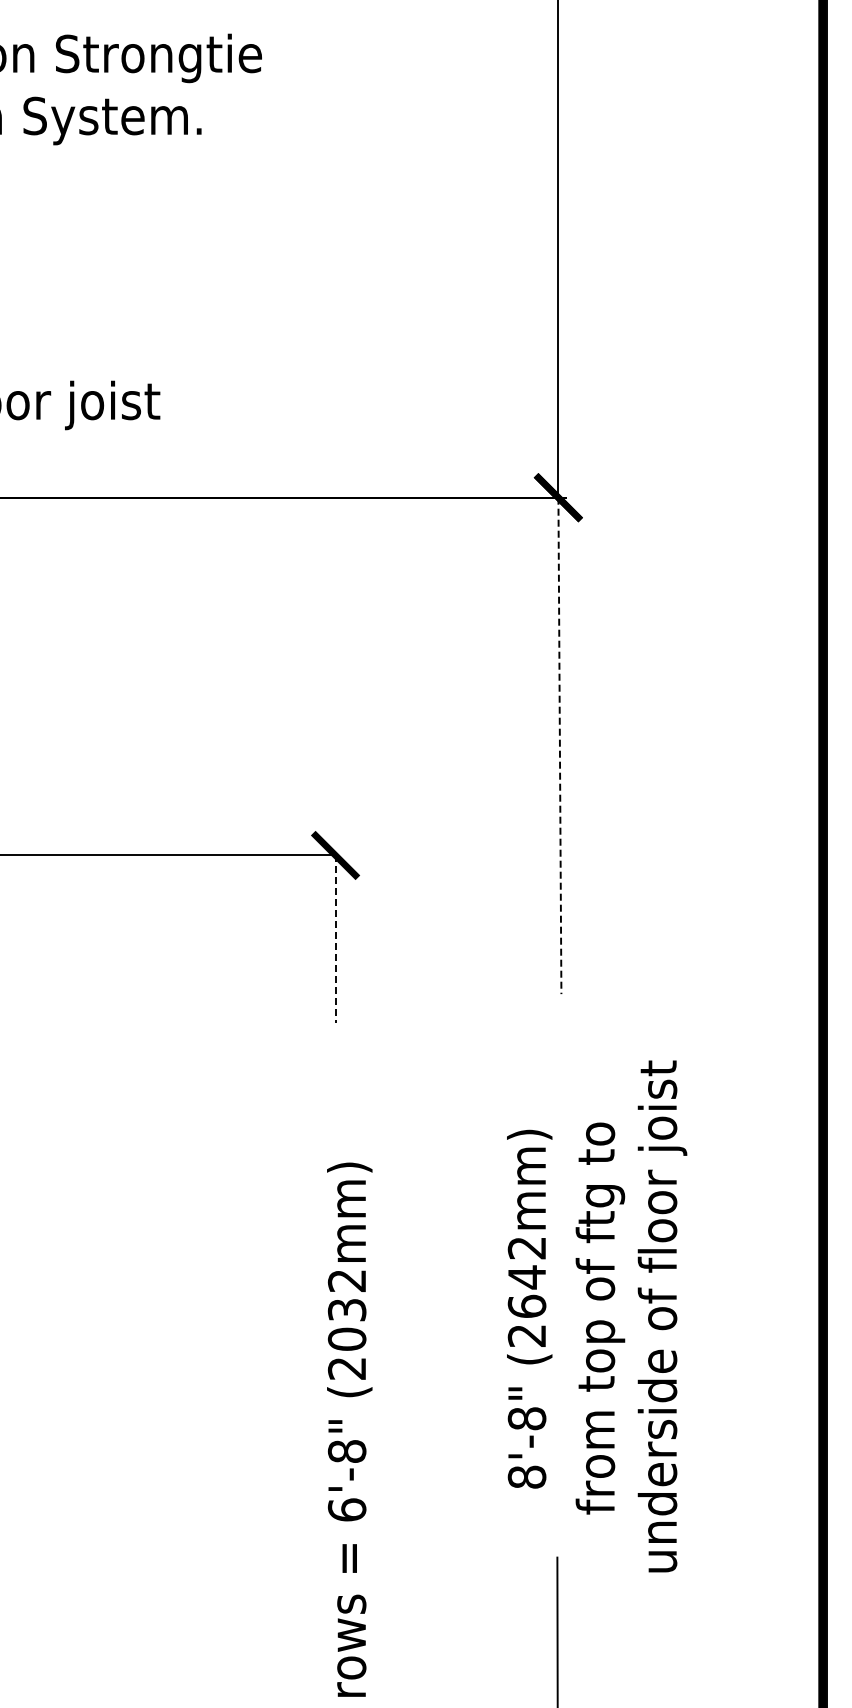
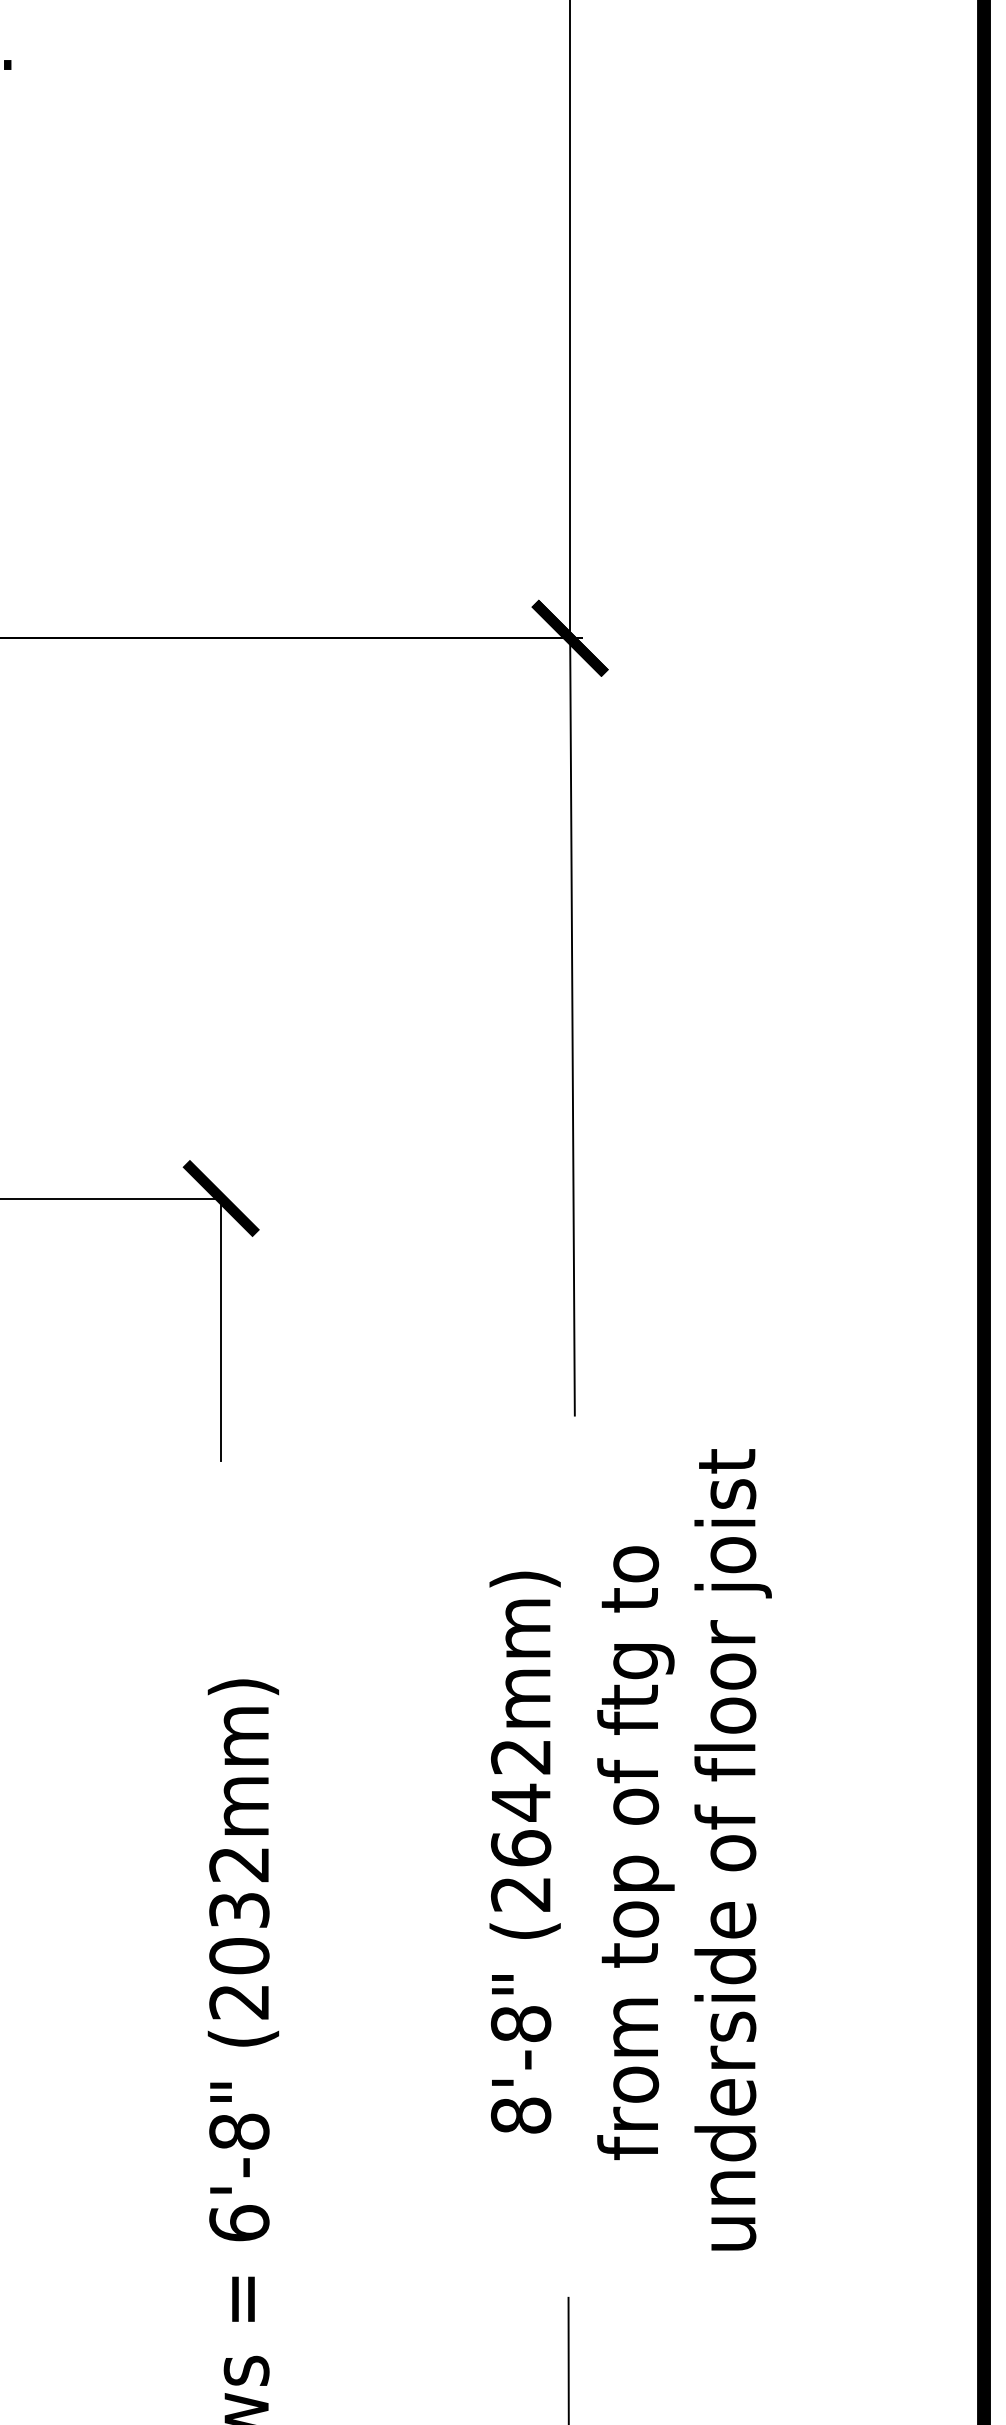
line: (559, 746) -> (571, 1027), dashed -> solid
line: (335, 939) -> (221, 1330), dashed -> solid
text: (529, 1308) -> (524, 1851), moved
text: (631, 1316) -> (684, 1849), moved

